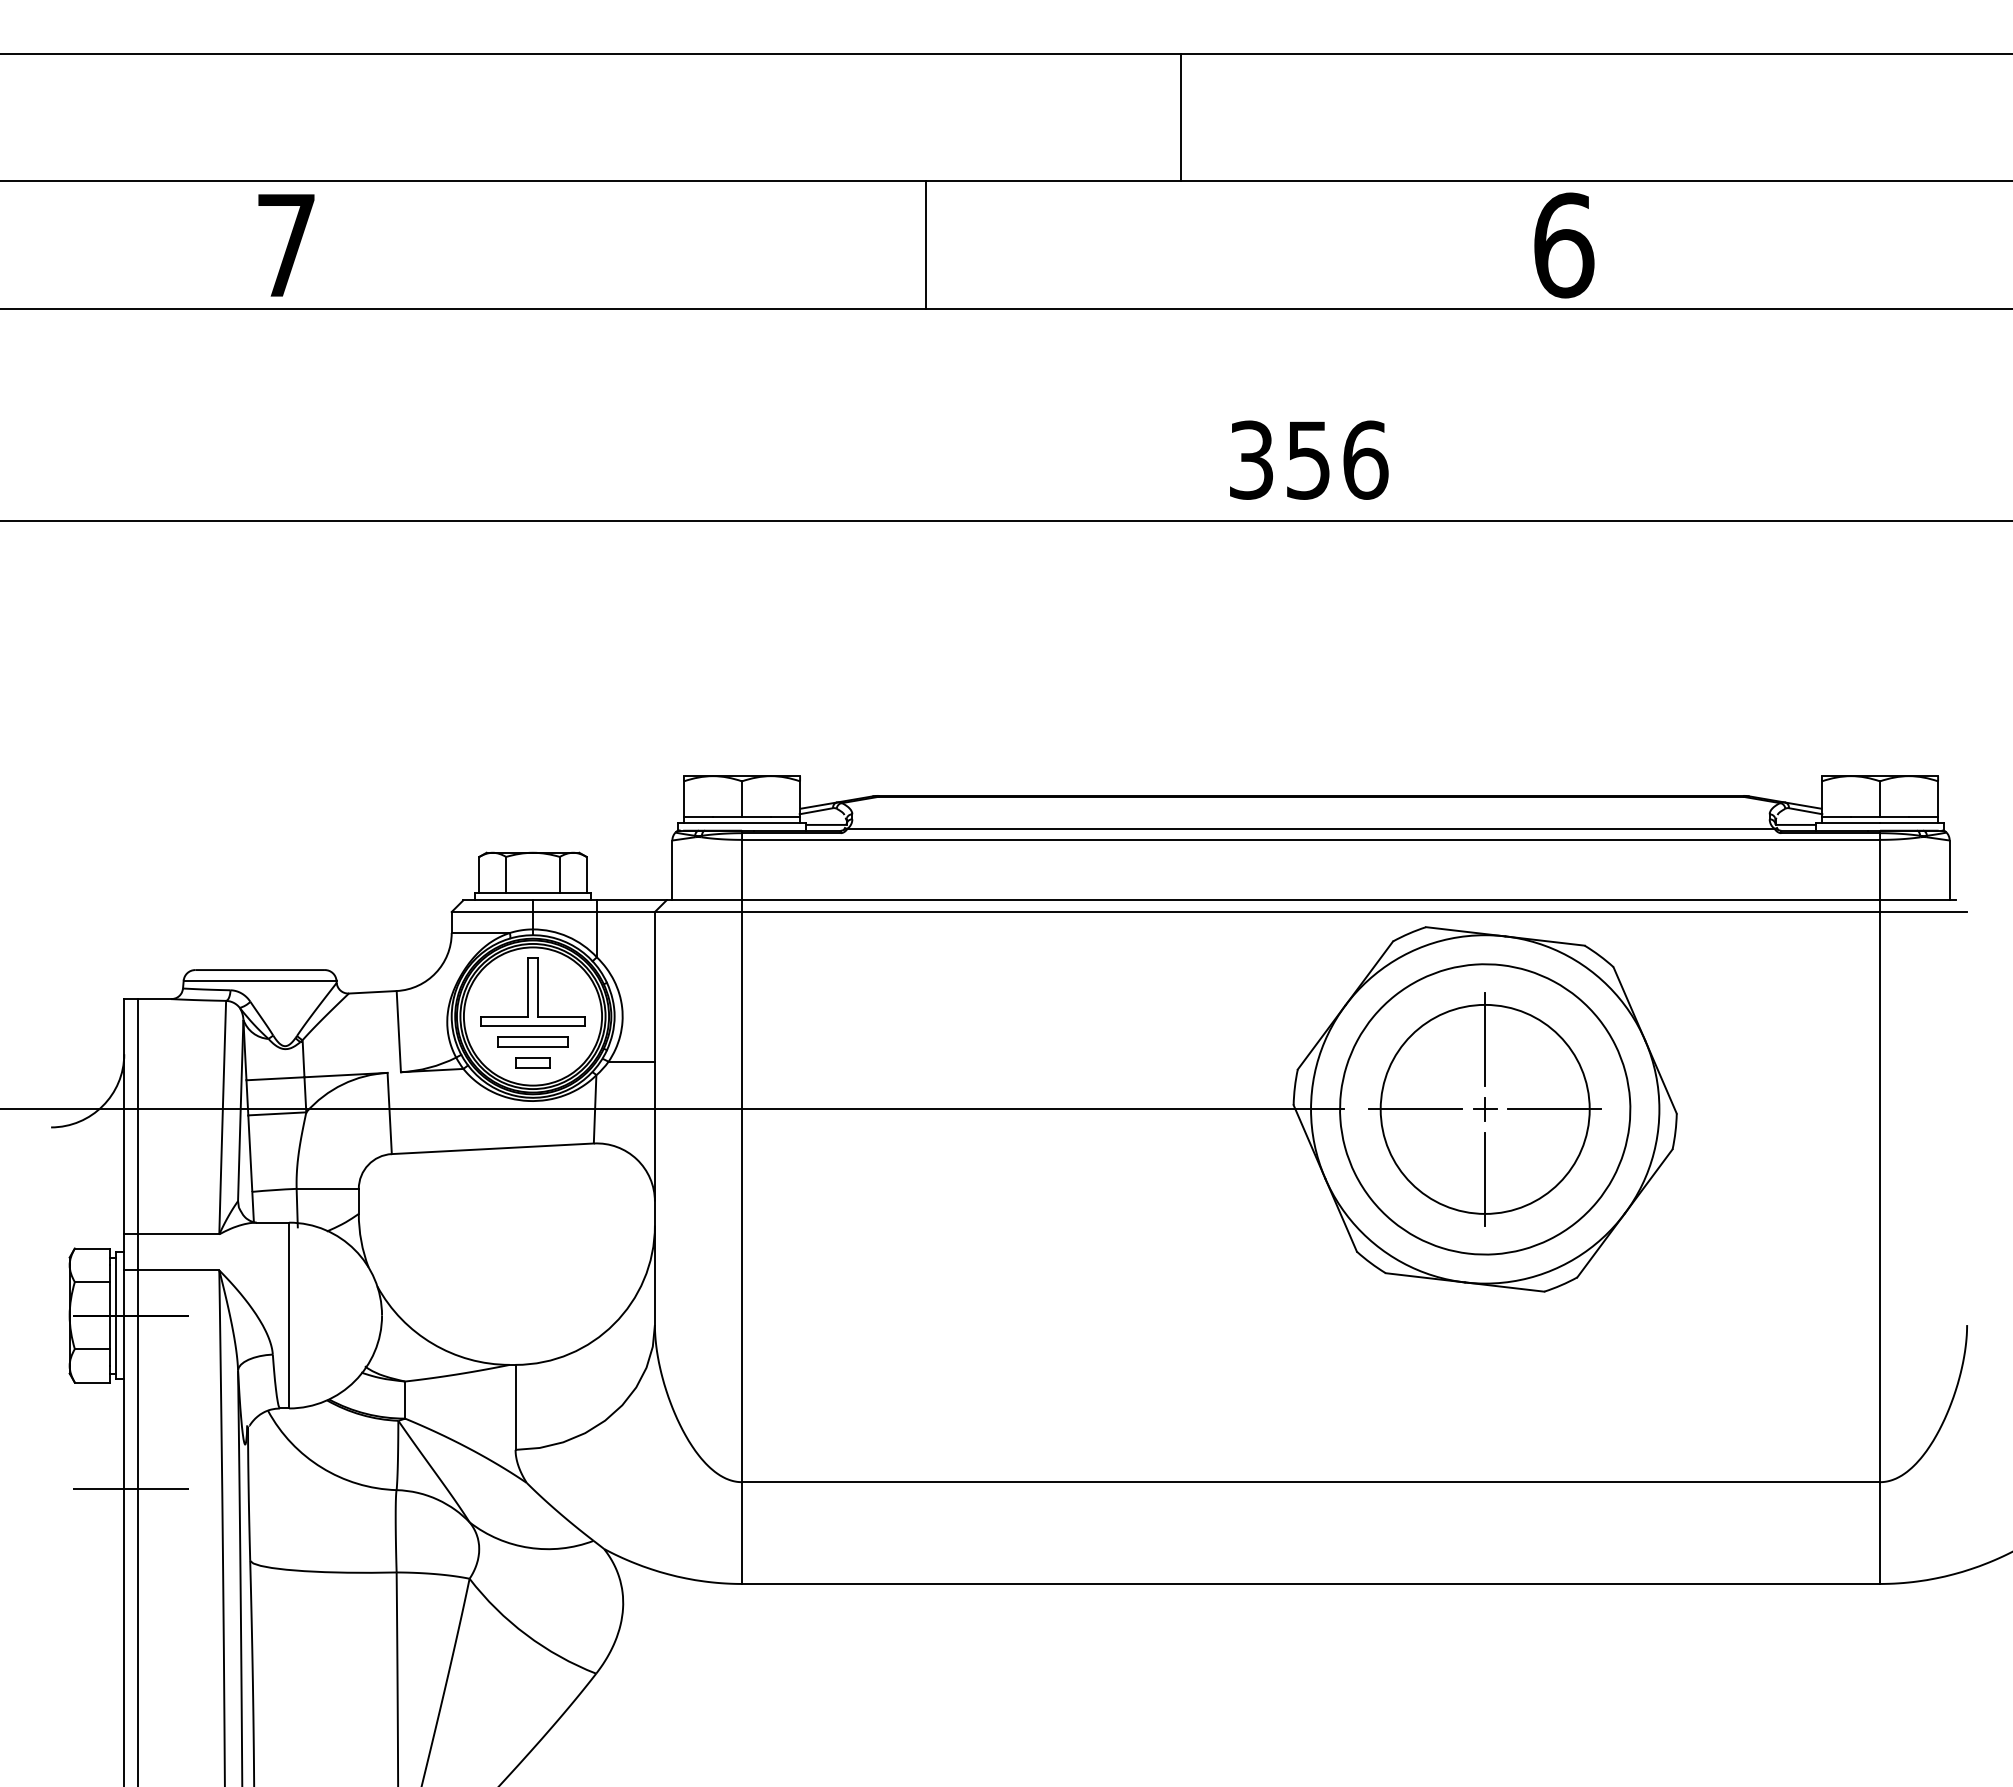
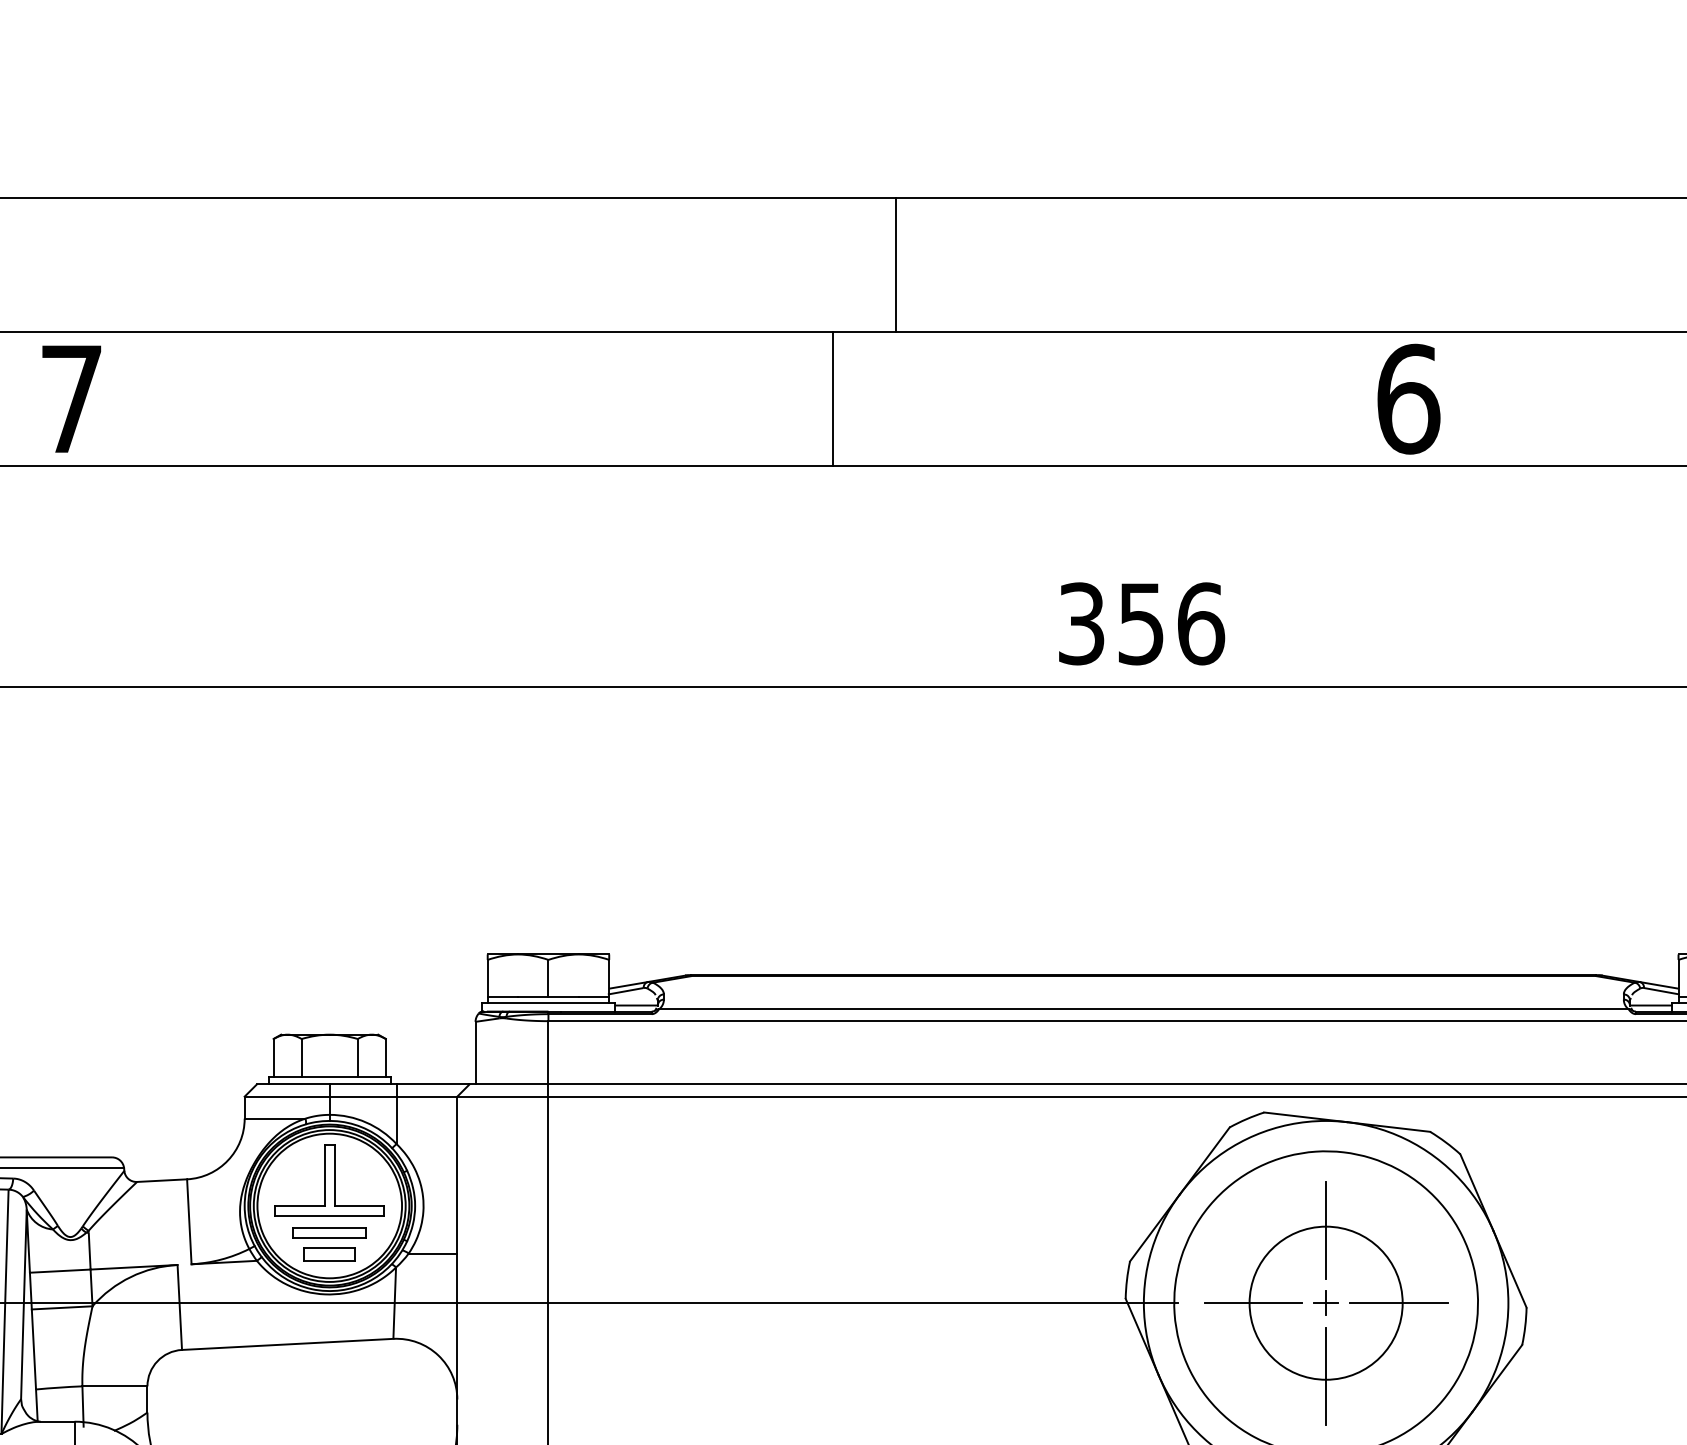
line: (1181, 117) -> (896, 265), moved
line: (925, 245) -> (832, 399), moved
part: (532, 1062) -> (329, 1254), size x1.4
circle: (1484, 1108) -> (1325, 1302), size x0.7

